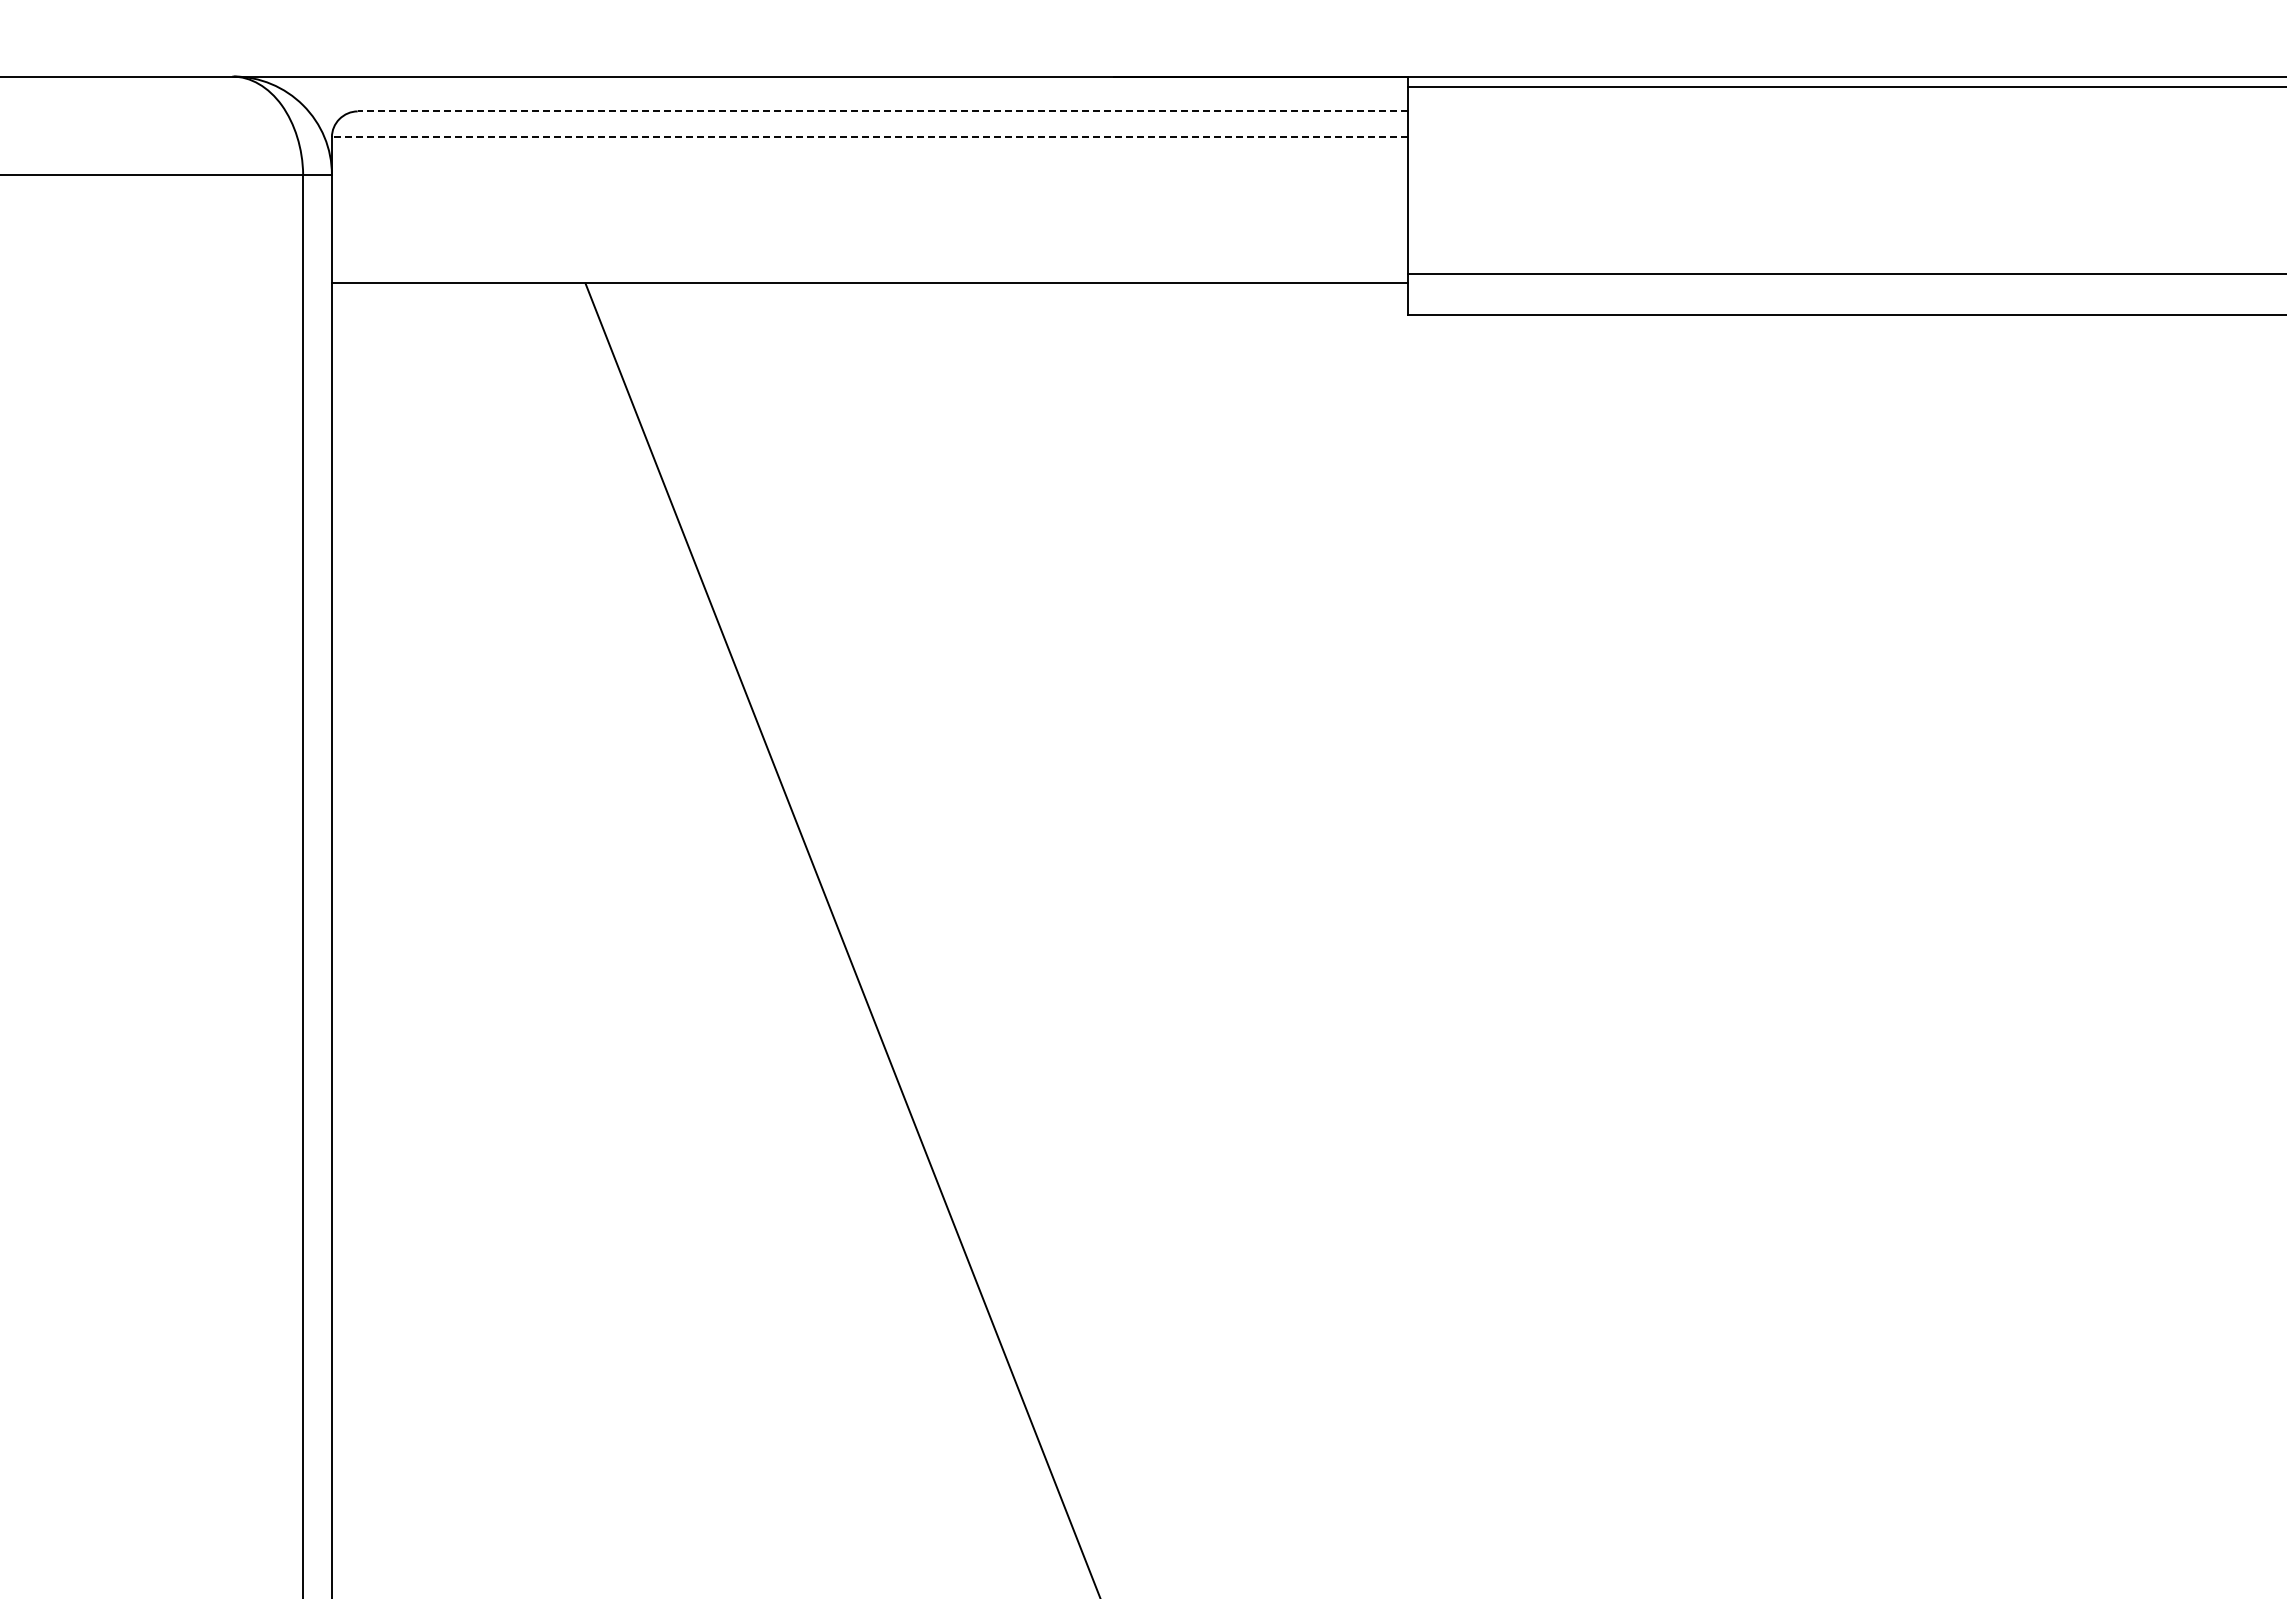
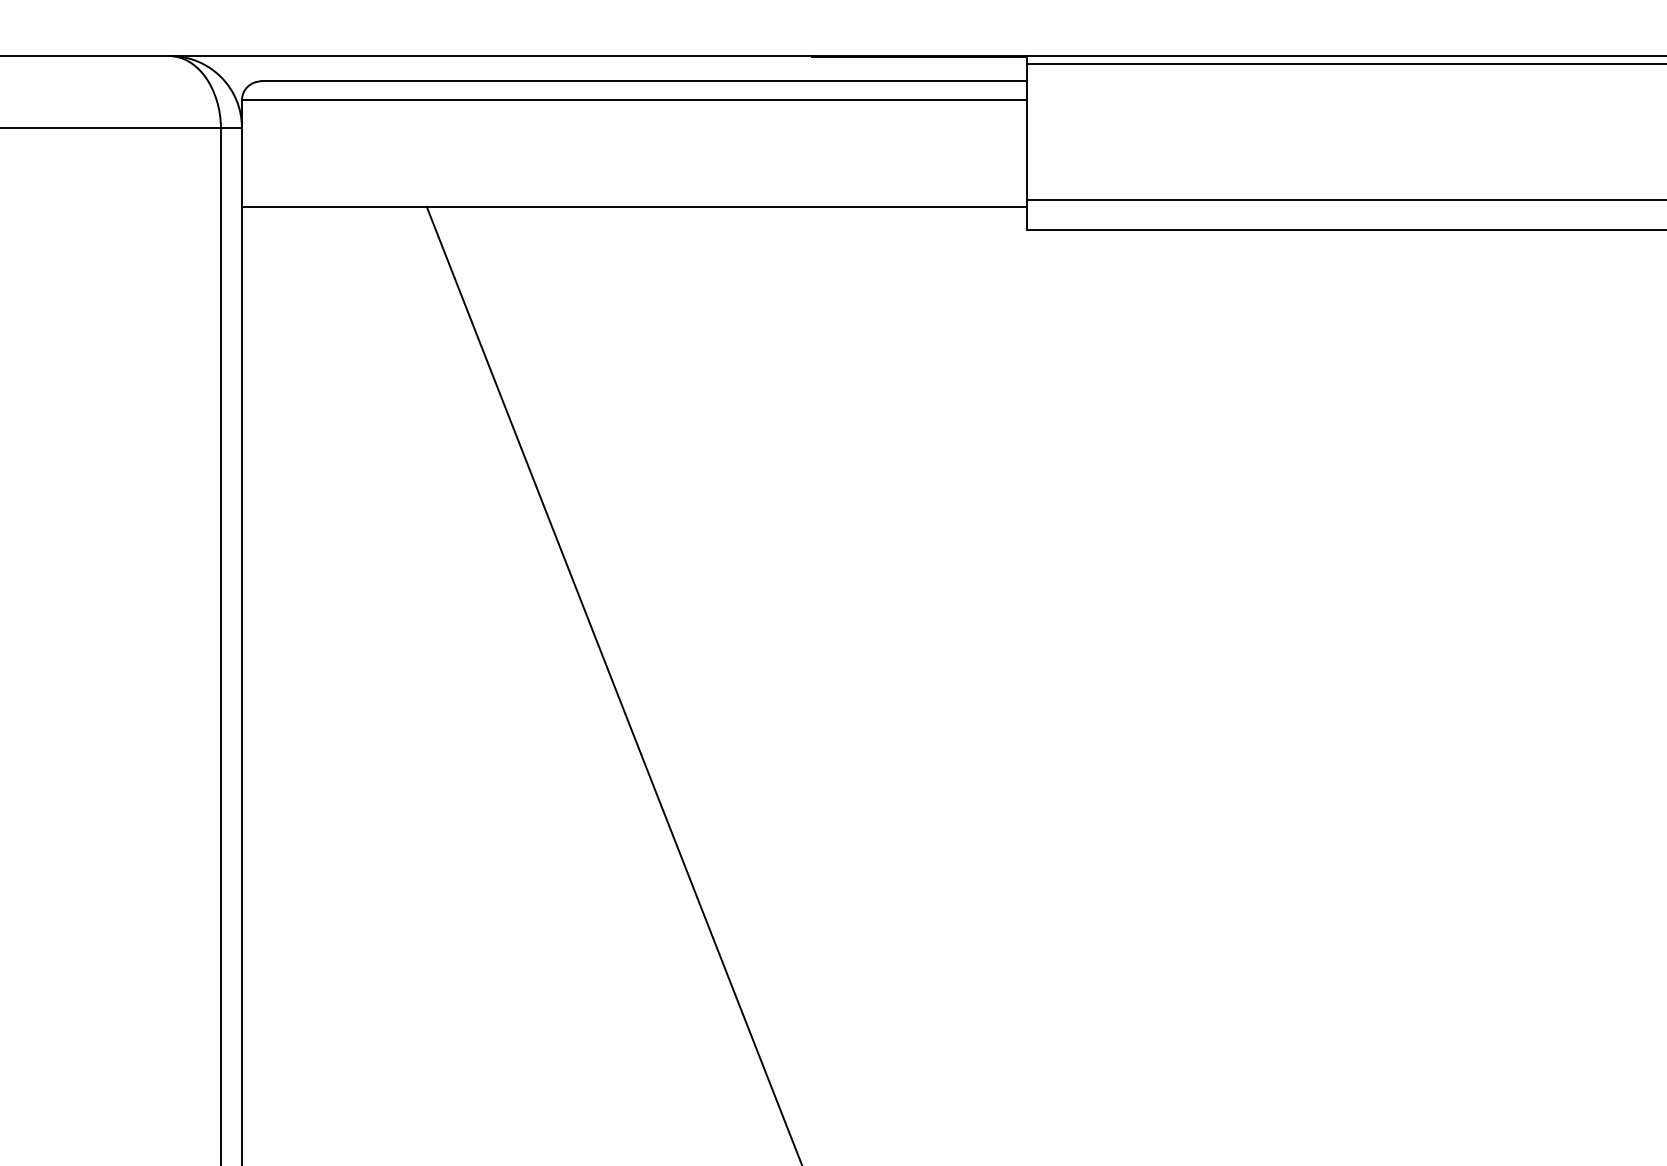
line: (882, 111) -> (643, 81), dashed -> solid
line: (869, 137) -> (633, 100), dashed -> solid

